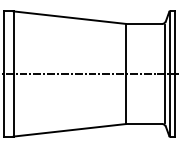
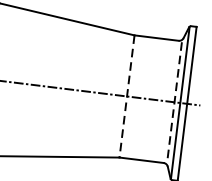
line: (126, 74) -> (127, 97), solid -> dashed
line: (164, 74) -> (173, 102), solid -> dashed

